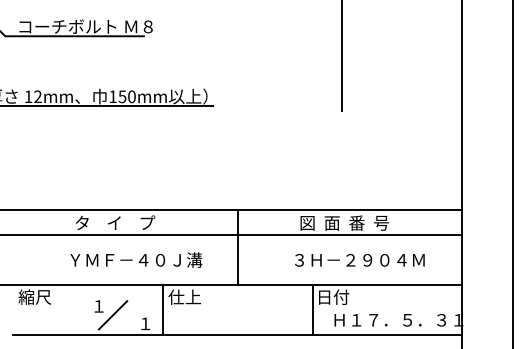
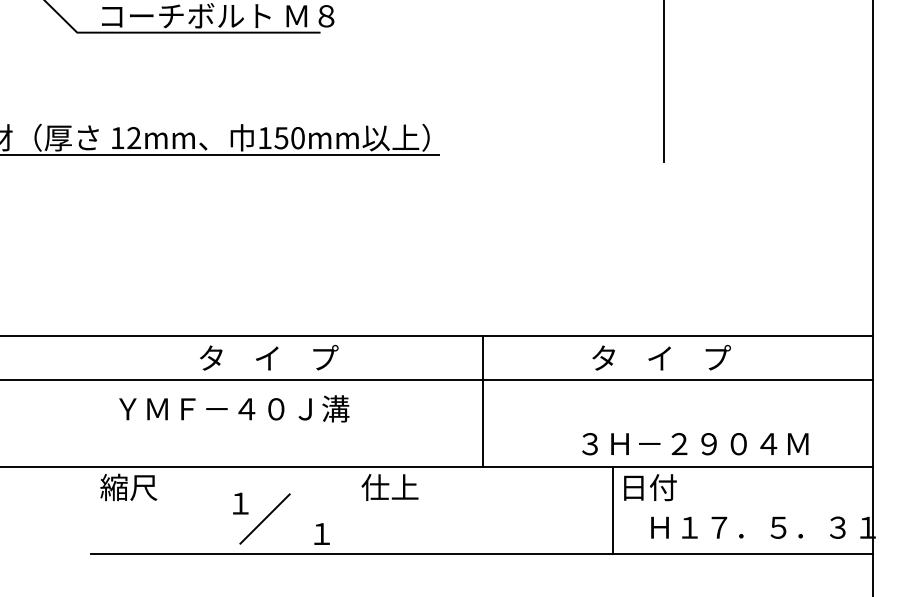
text: (344, 222) -> (668, 357), 図  面  番  号 -> タ    イ    プ
text: (136, 259) -> (234, 407), moved
text: (359, 259) -> (694, 442), moved
line: (162, 310) -> (351, 510), removed

